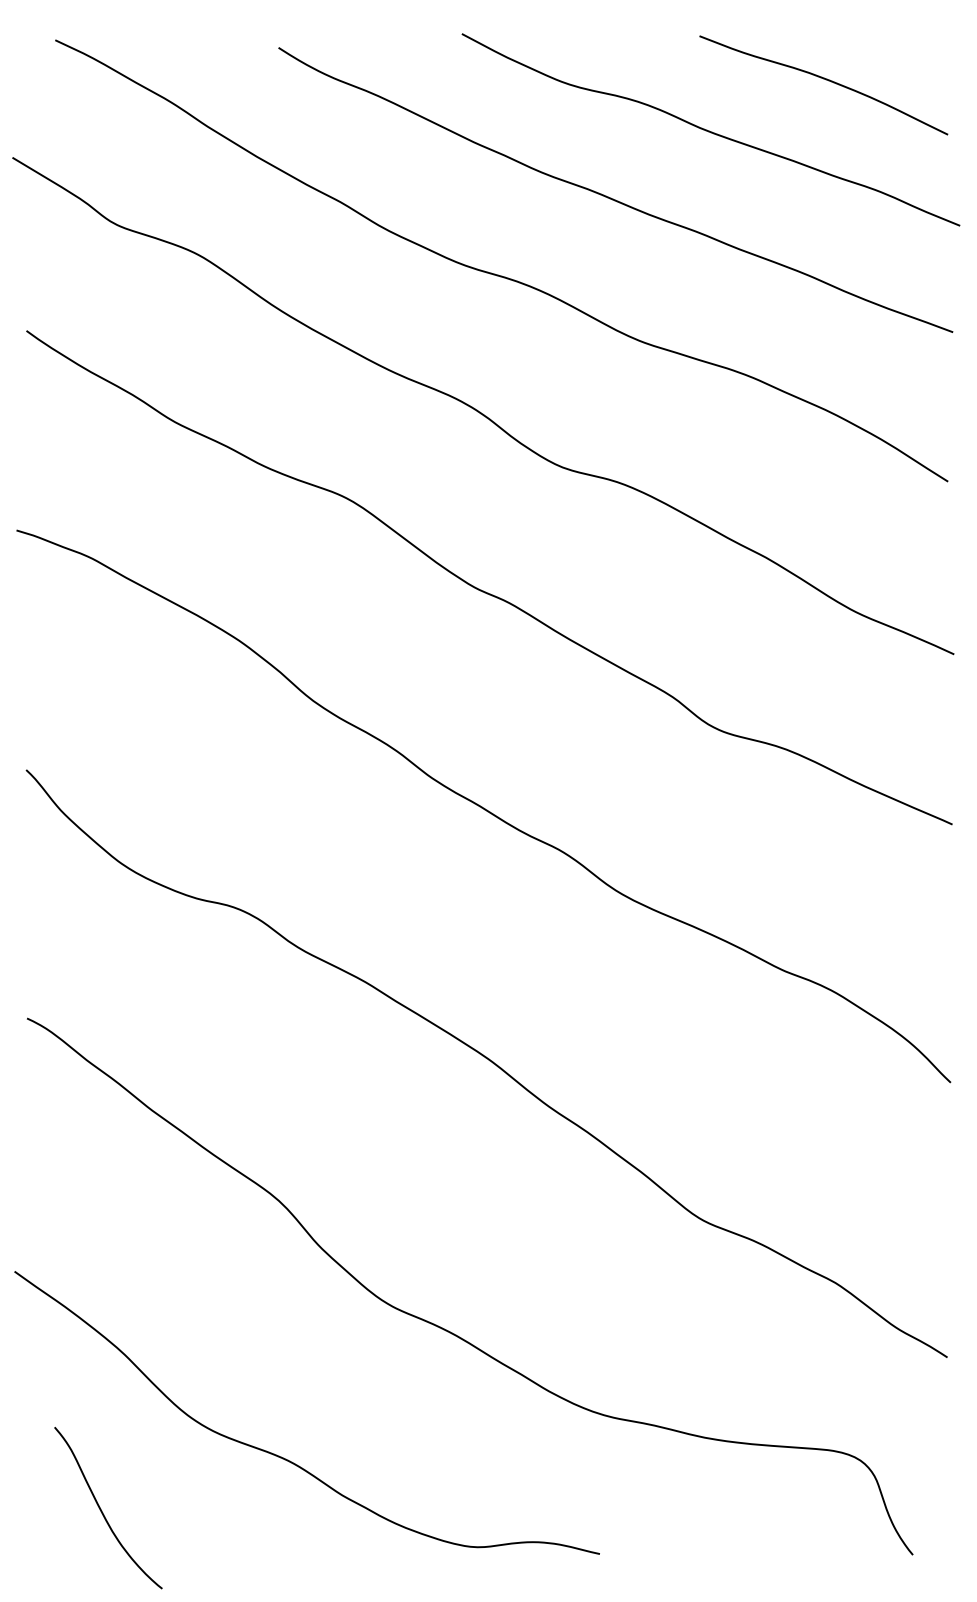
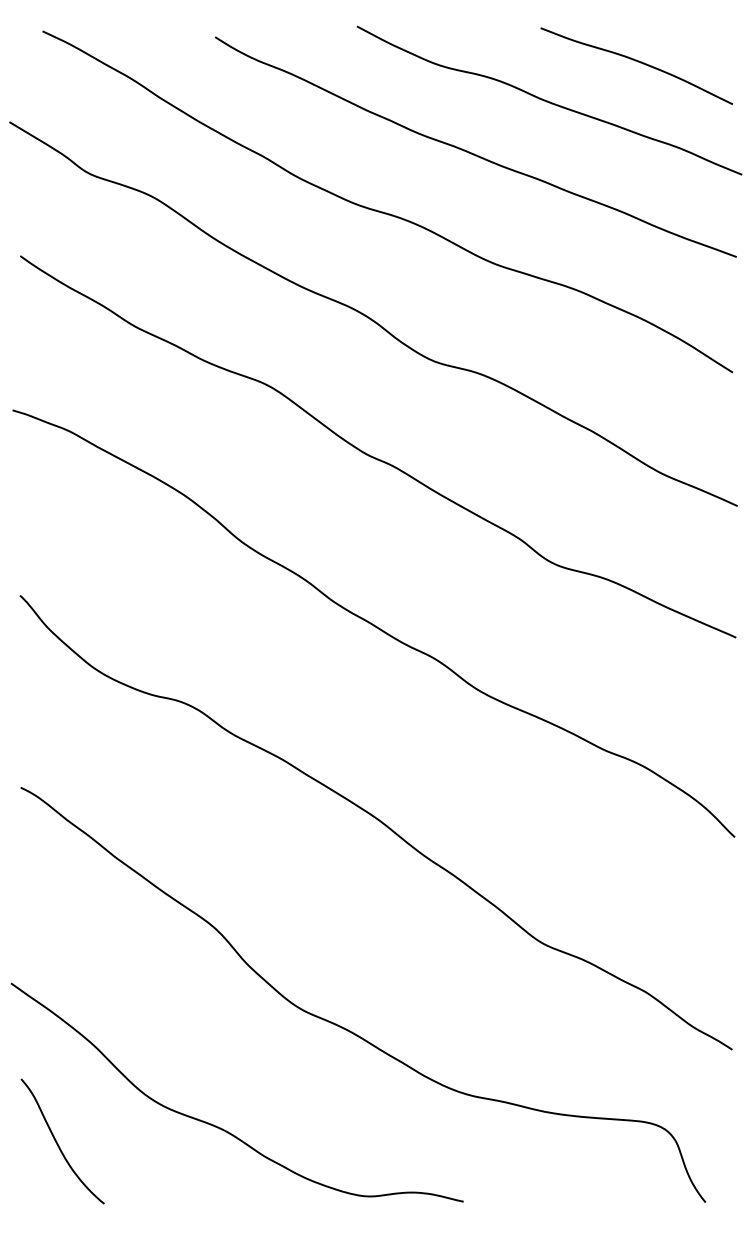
curve: (102, 1510) -> (58, 1143), moved

